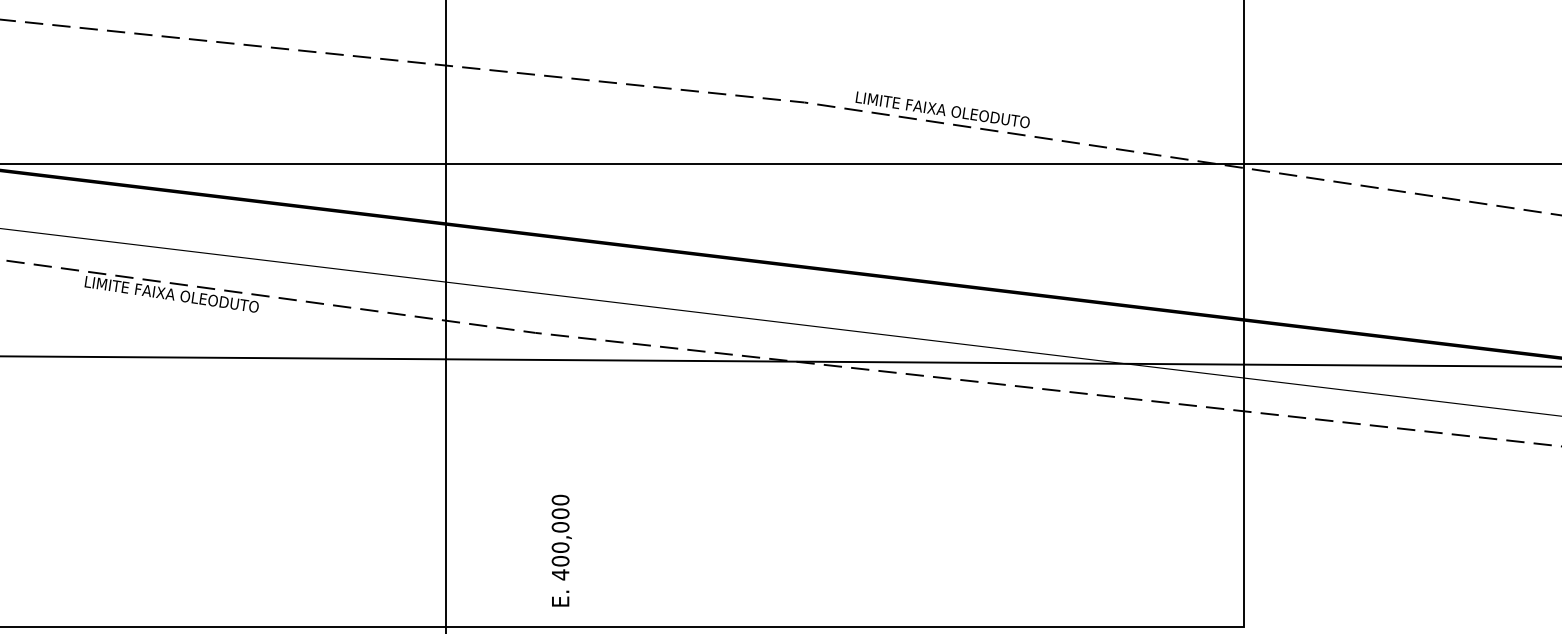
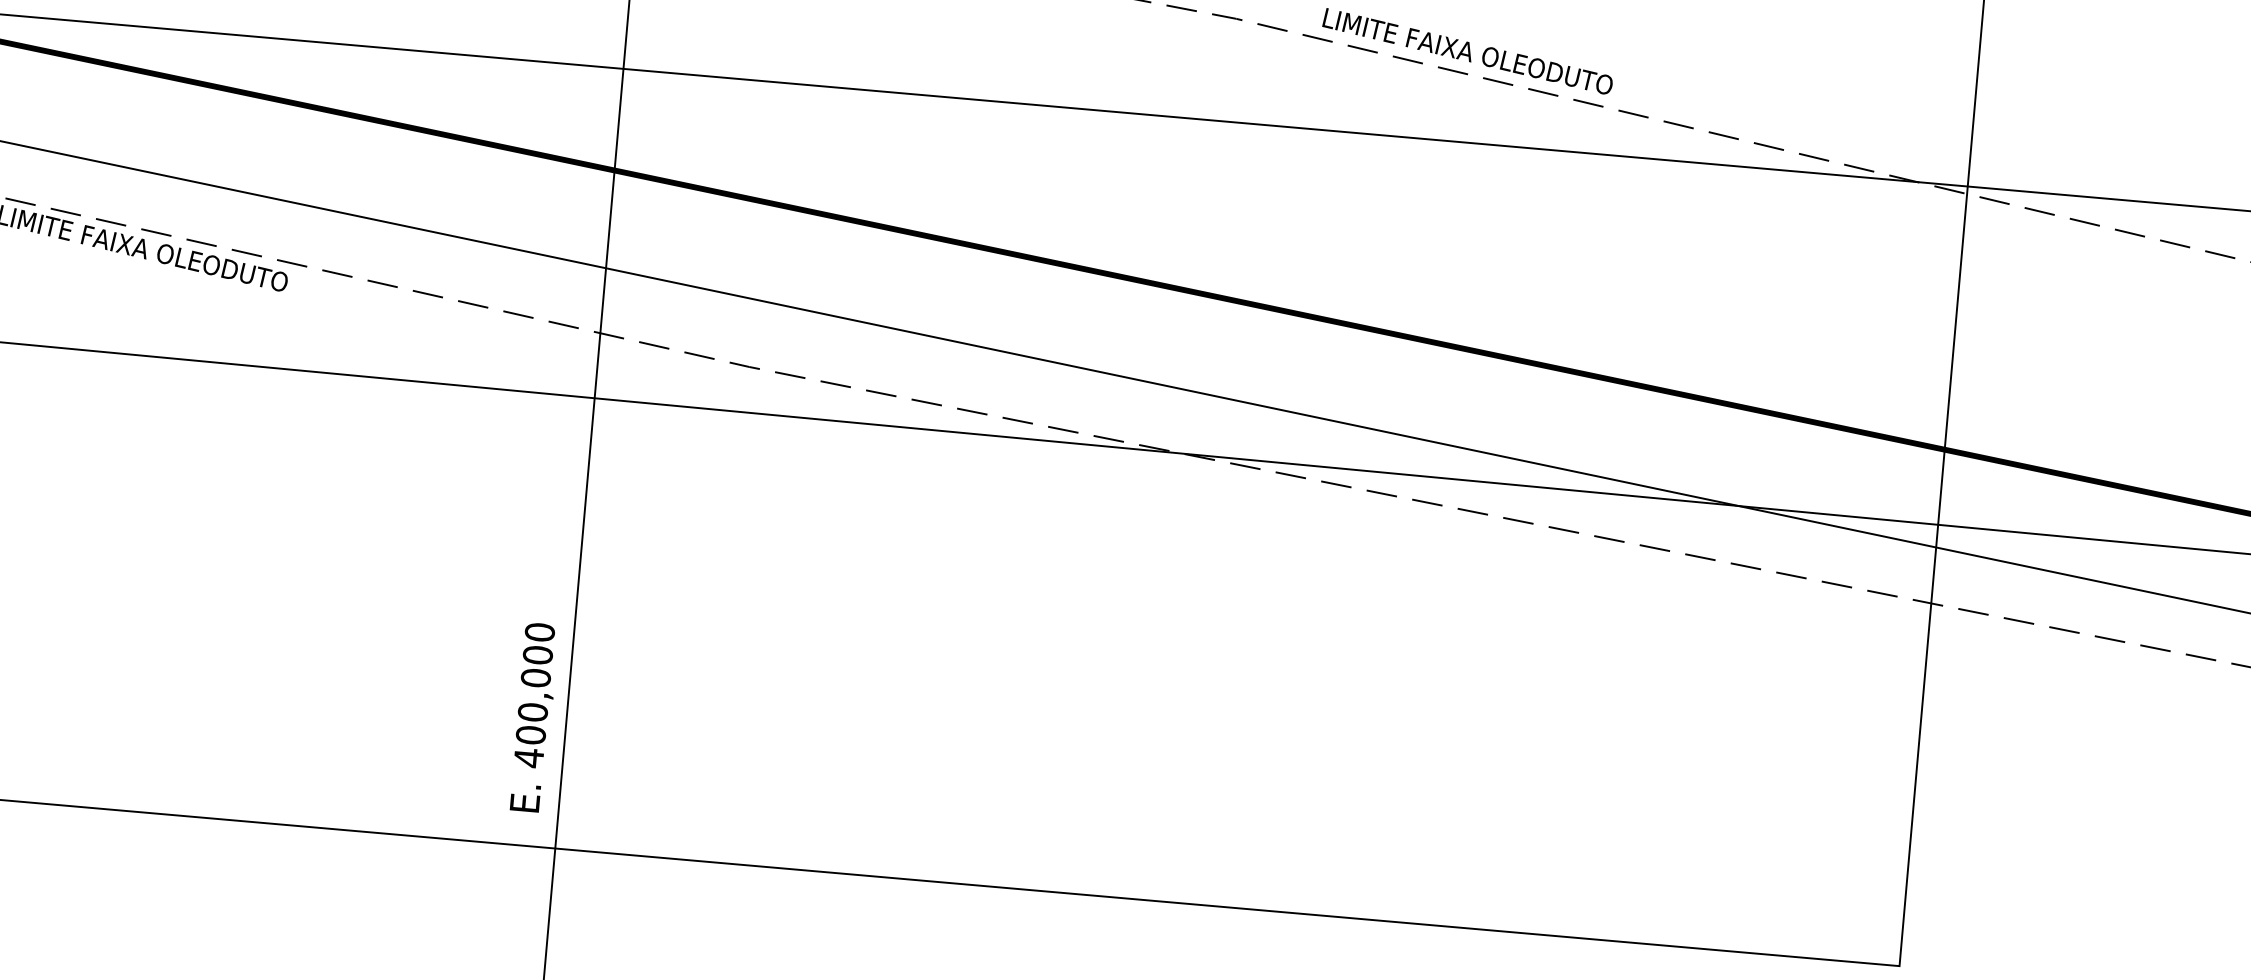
text: (561, 550) -> (534, 717), moved

